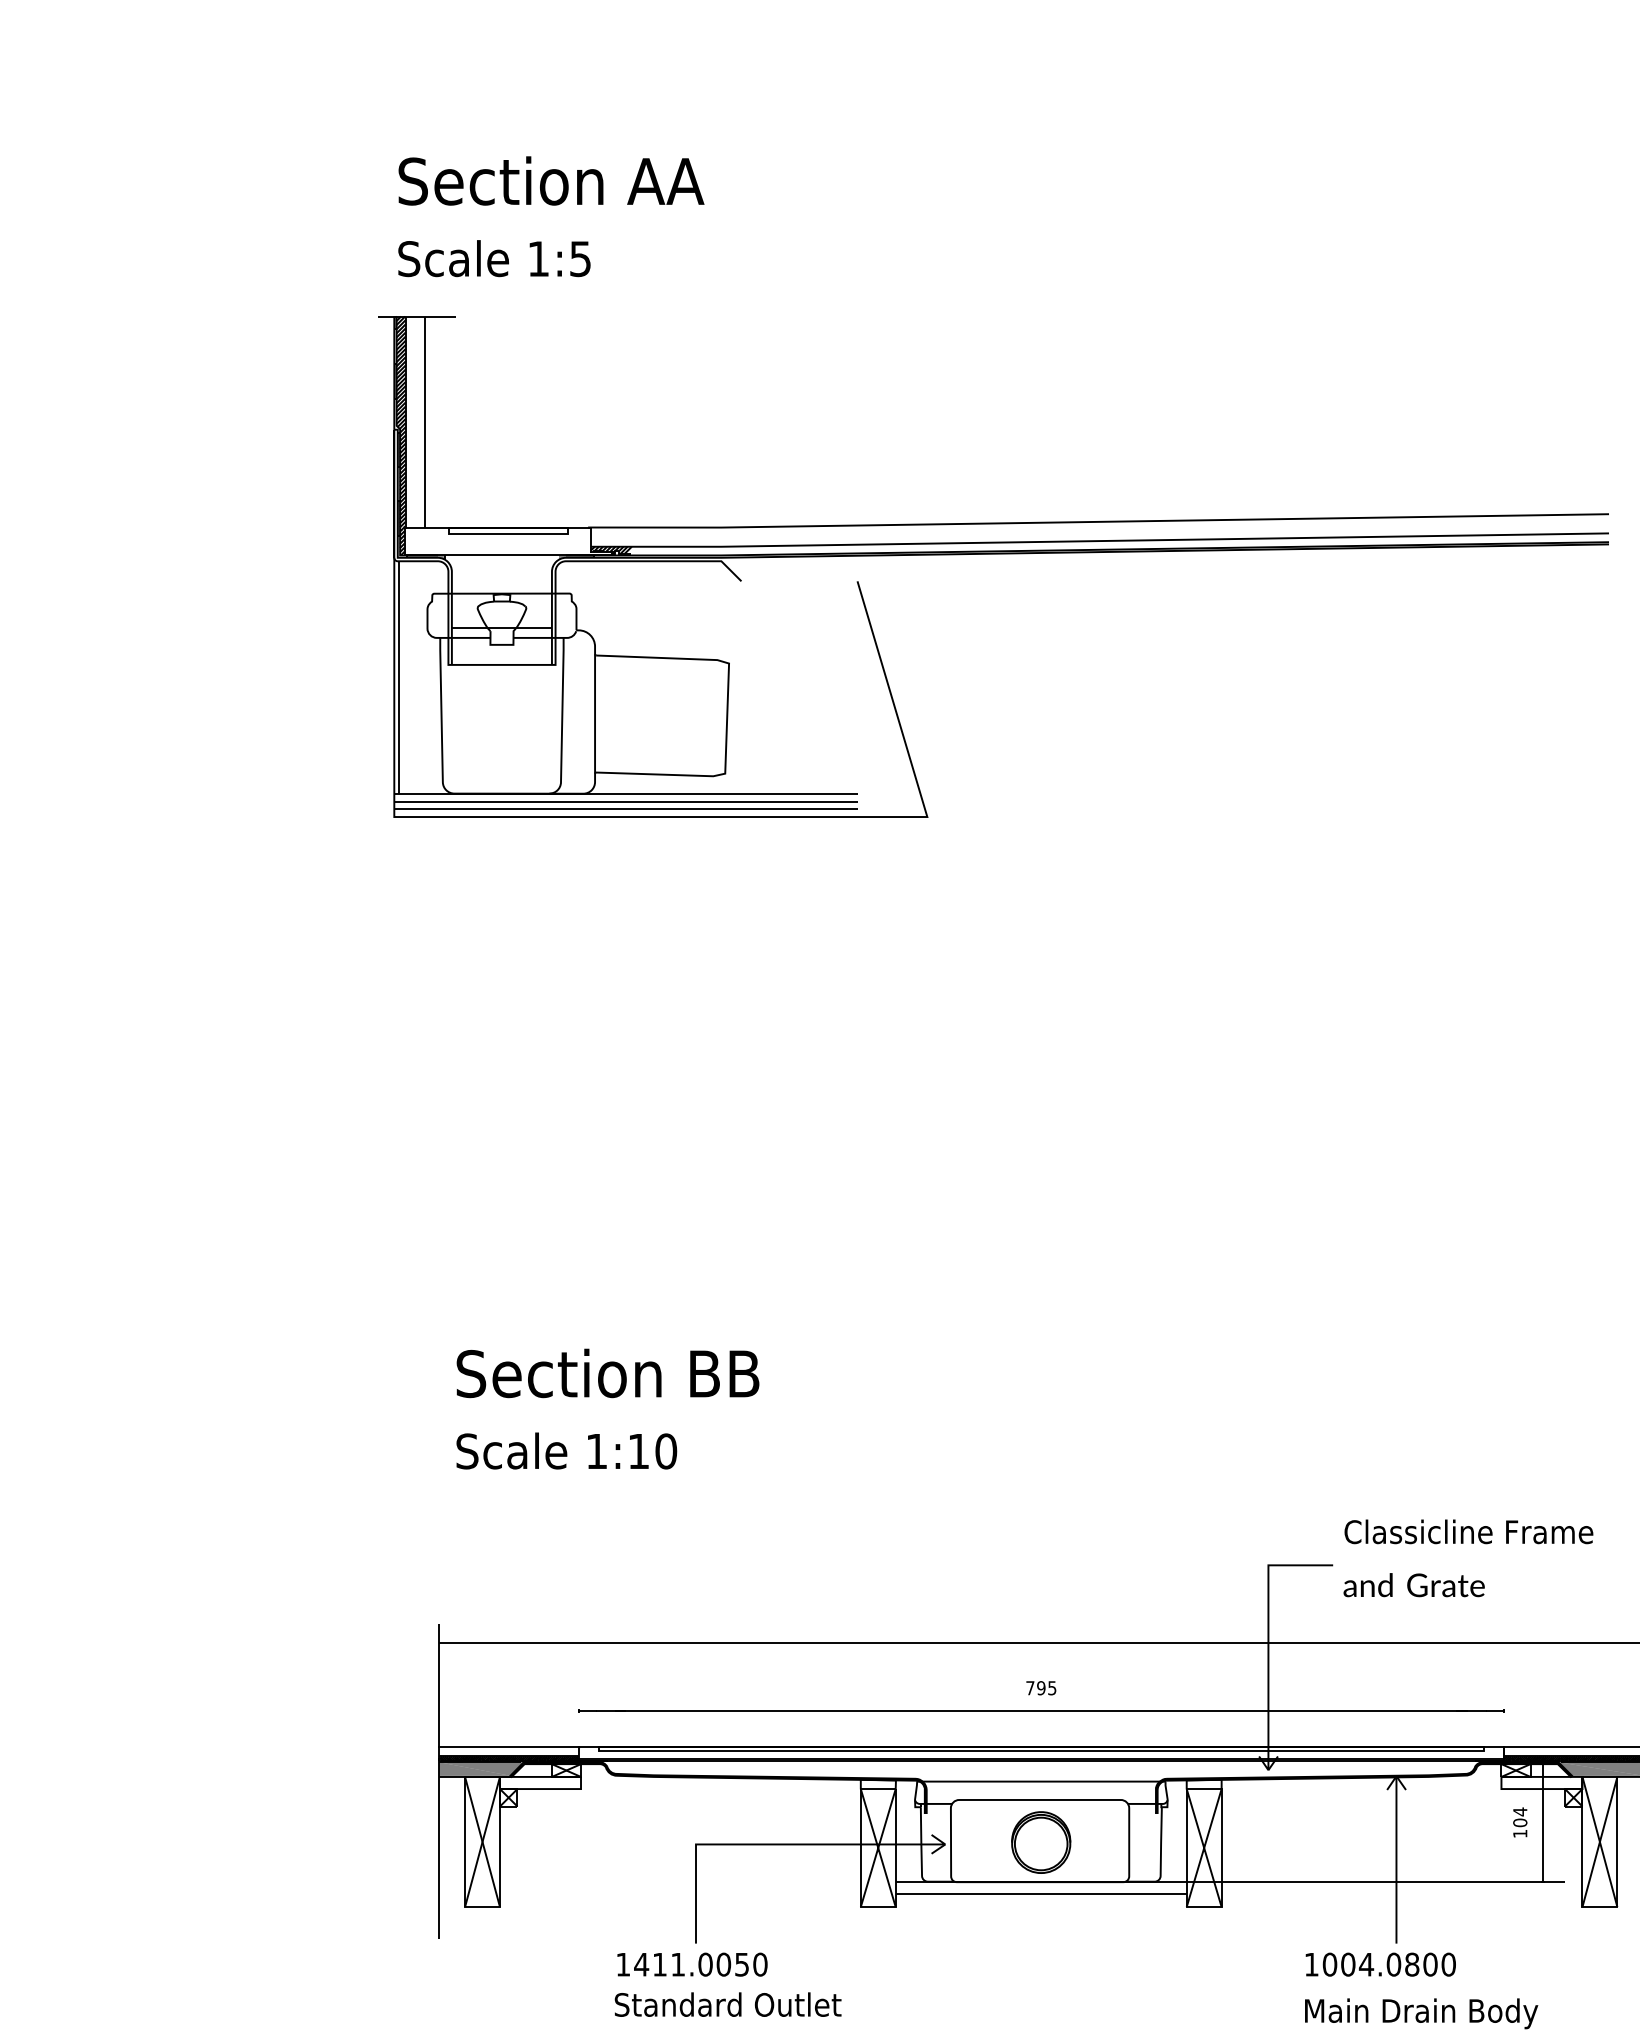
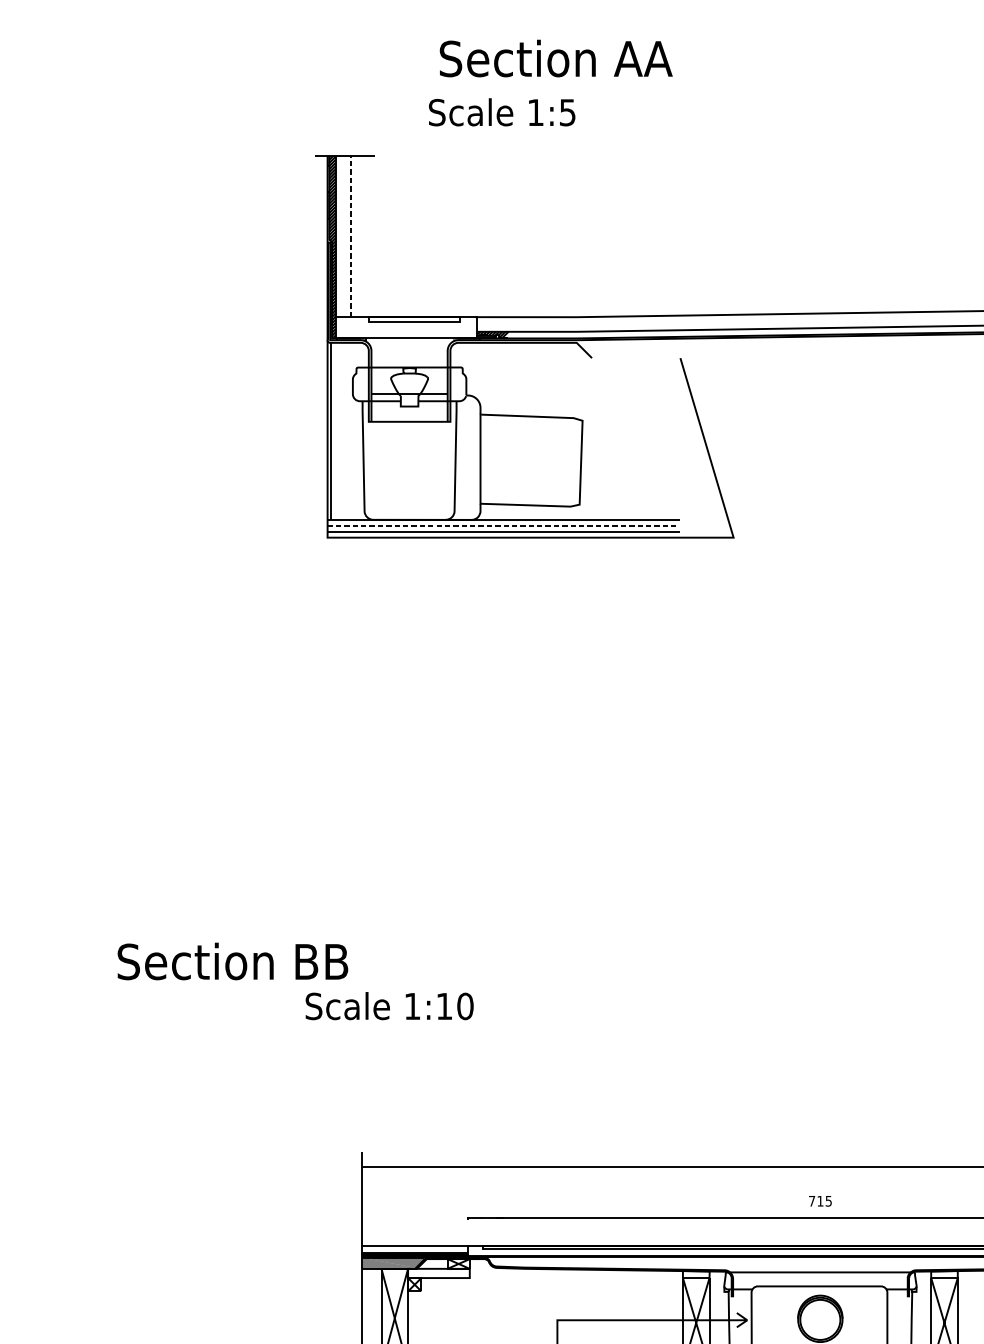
text: (551, 180) -> (556, 58), moved
text: (494, 258) -> (502, 112), moved
line: (425, 422) -> (351, 237), solid -> dashed
line: (625, 801) -> (503, 525), solid -> dashed
text: (607, 1373) -> (232, 961), moved
text: (566, 1450) -> (389, 1005), moved
text: (1041, 1688) -> (820, 1201), 795 -> 715

